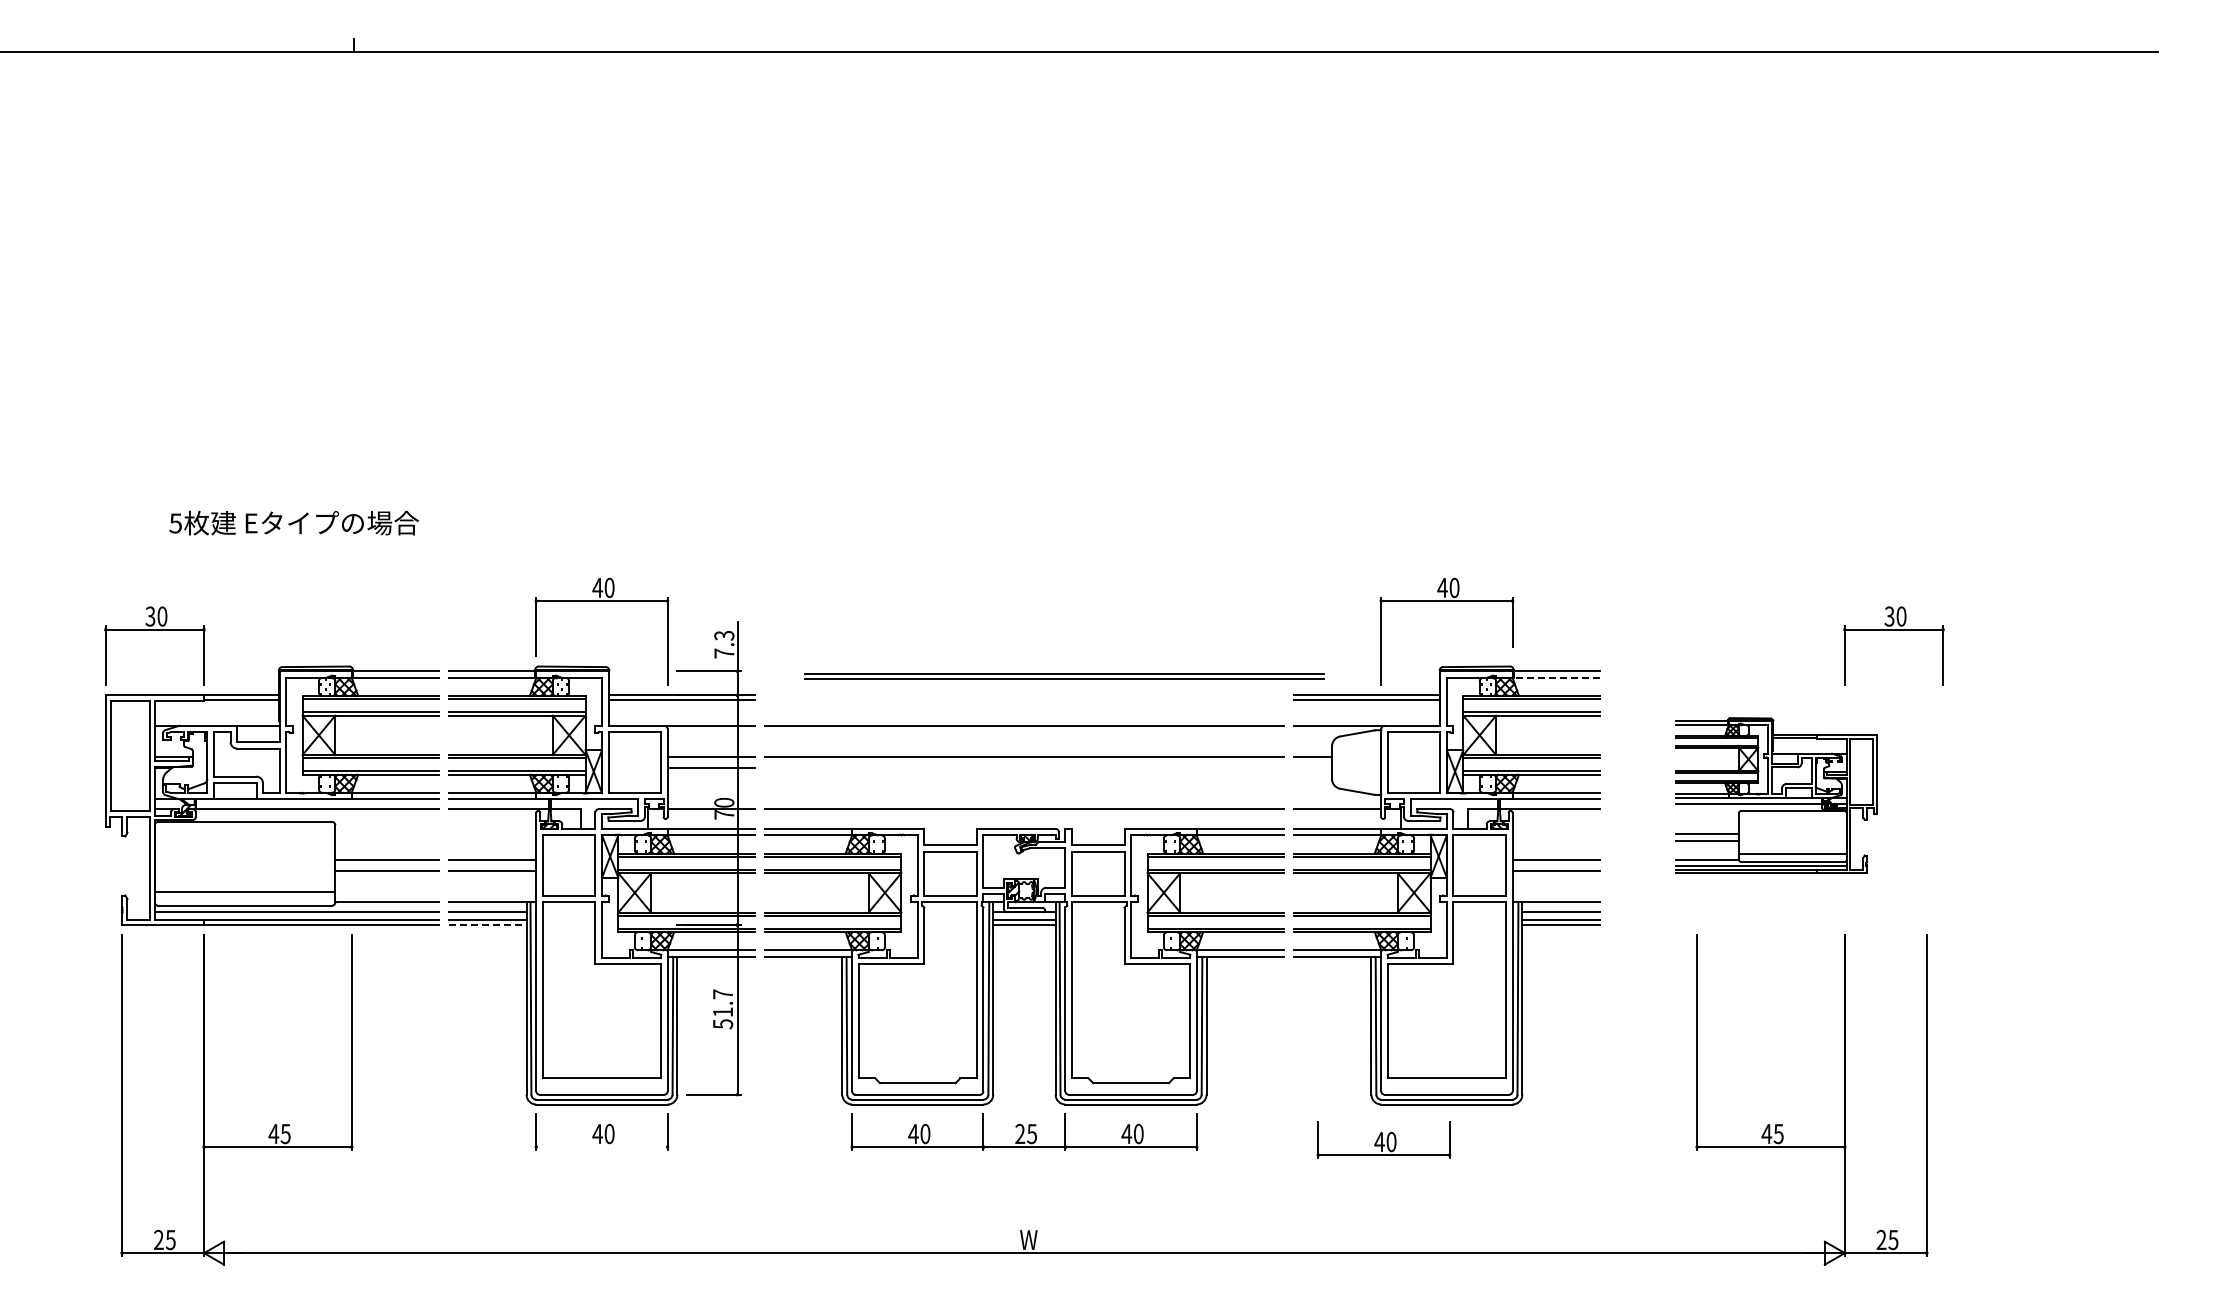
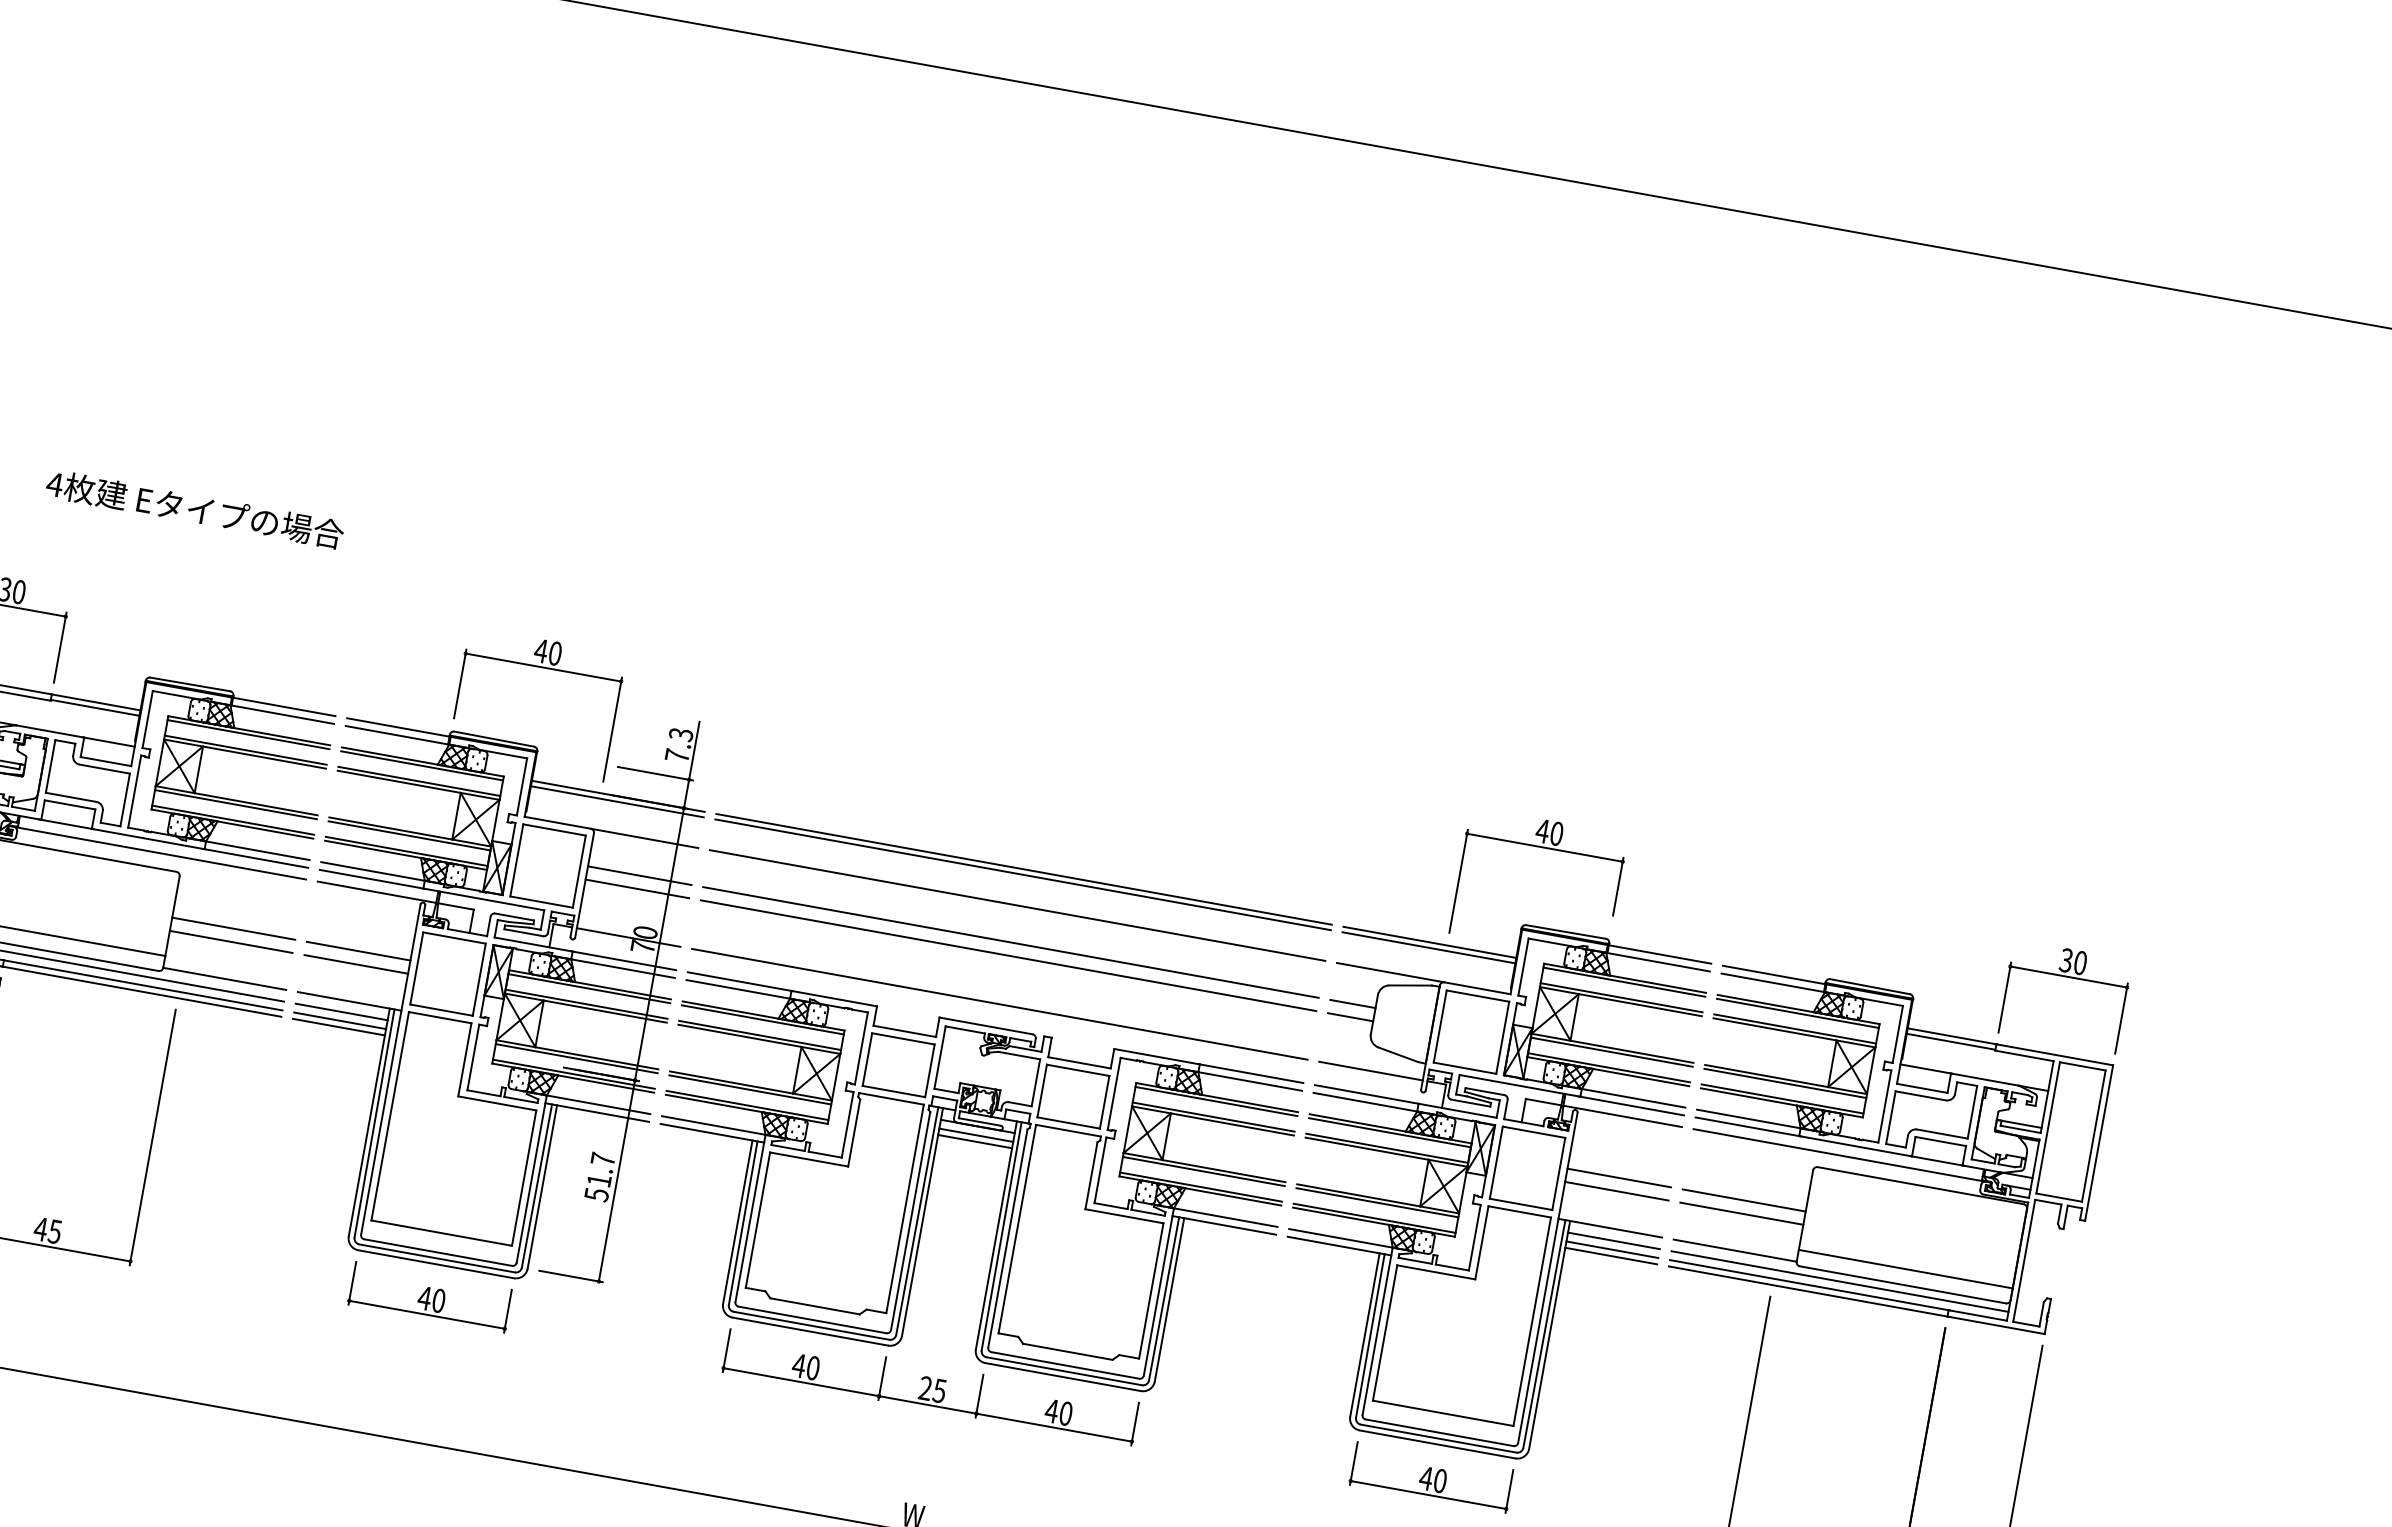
text: (175, 523) -> (54, 484), 5 -> 4
part: (1064, 676) -> (1023, 871), moved
line: (1554, 677) -> (1656, 961), dashed -> solid
line: (1024, 768) -> (1008, 956), added
line: (1312, 768) -> (1349, 1017), added
part: (1776, 795) -> (1894, 1148), size x1.67
line: (487, 925) -> (338, 1027), dashed -> solid
part: (1383, 1139) -> (1431, 1476), moved
line: (601, 1147) -> (426, 1315), added

